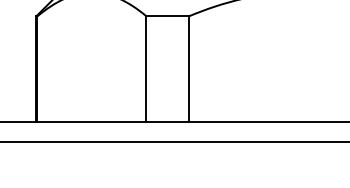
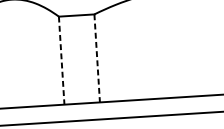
line: (146, 69) -> (61, 61), solid -> dashed
line: (188, 69) -> (96, 58), solid -> dashed

